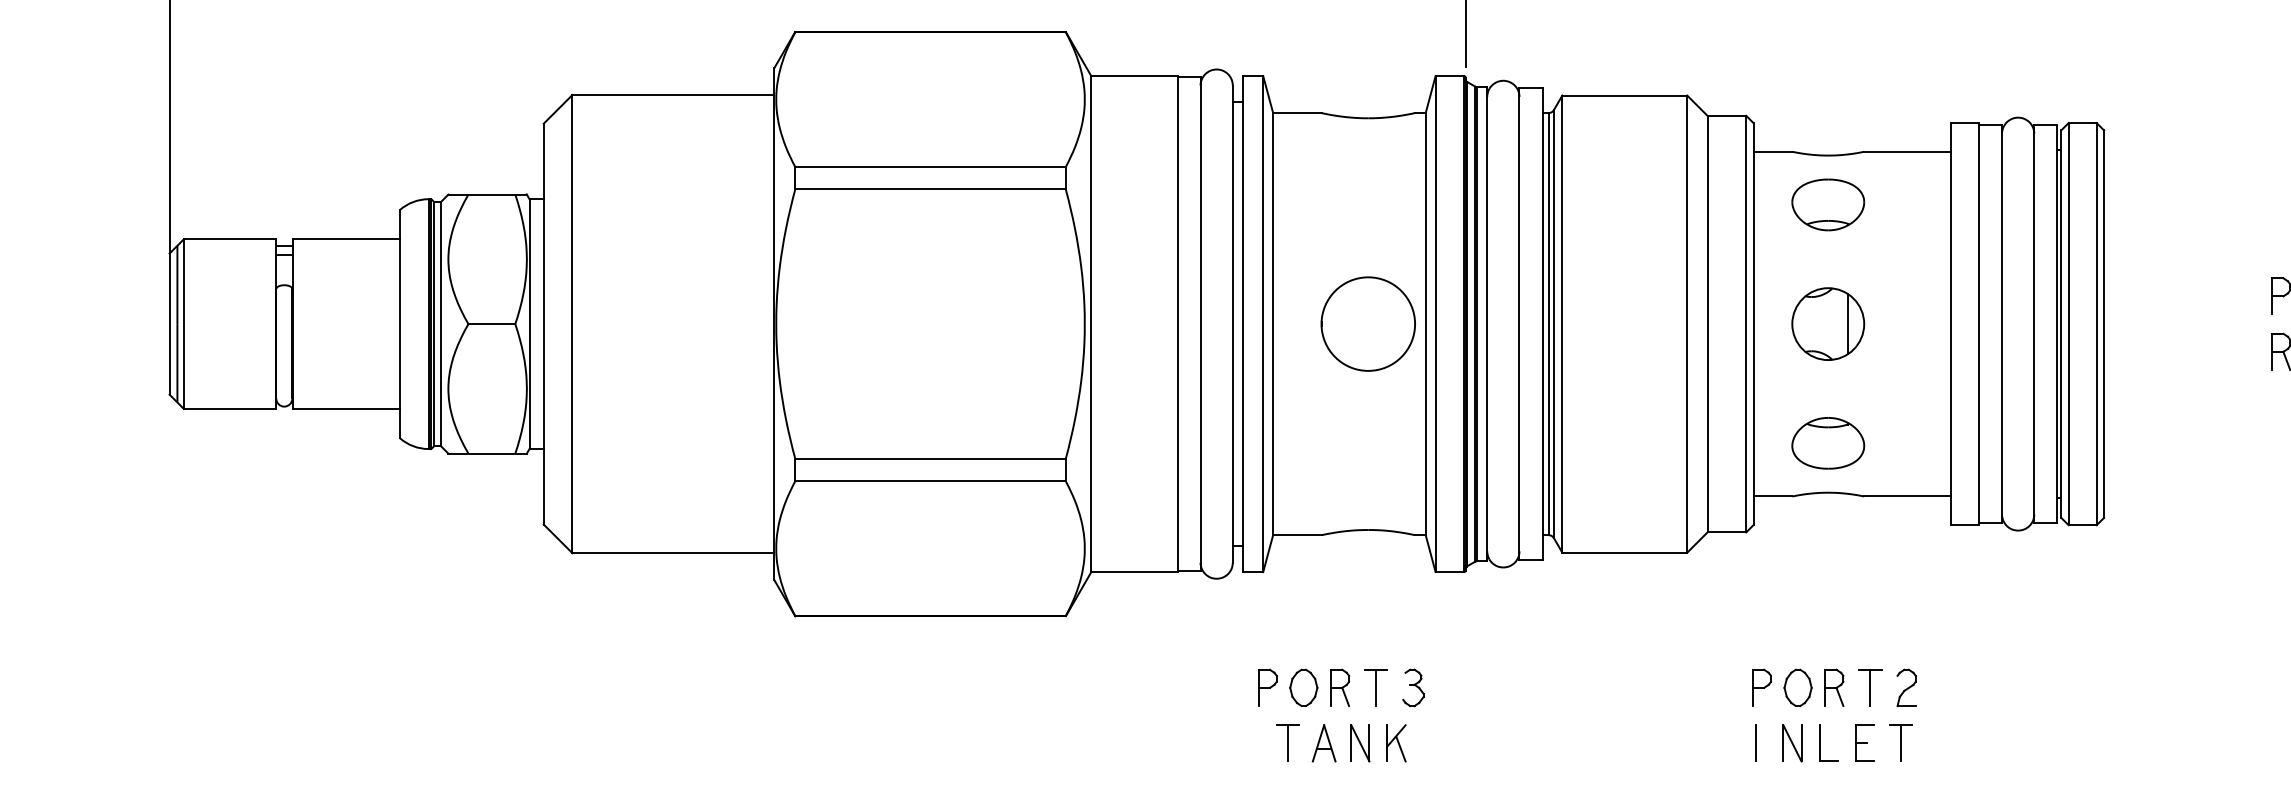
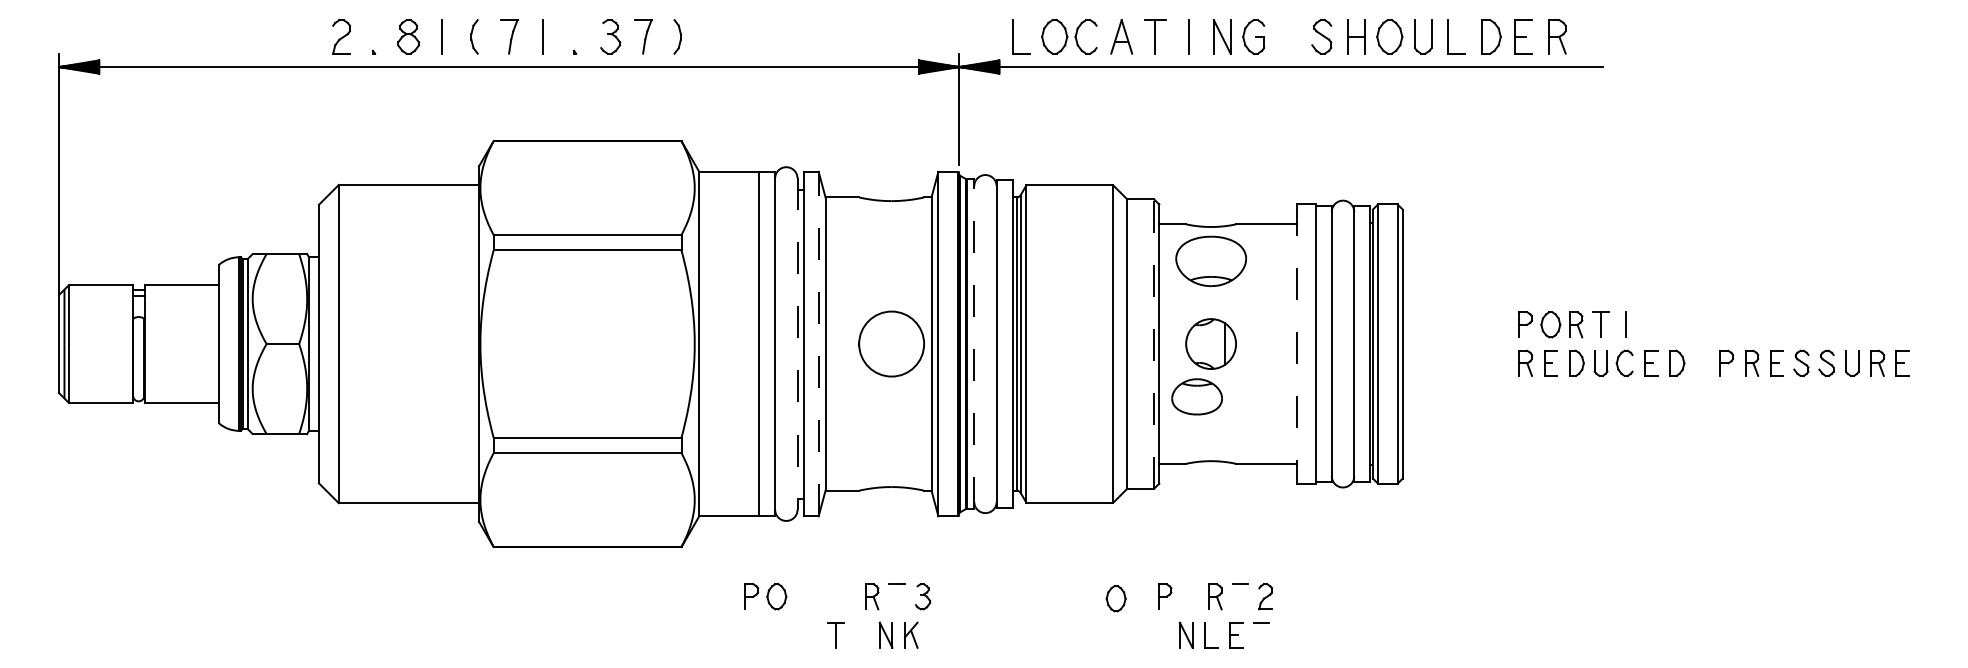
part: (1827, 203) -> (1210, 260), size x1.4
line: (1262, 323) -> (818, 343), solid -> dashed
line: (1232, 324) -> (797, 344), solid -> dashed
line: (1487, 324) -> (974, 344), solid -> dashed
line: (1746, 324) -> (1154, 344), solid -> dashed
line: (1951, 324) -> (1296, 344), solid -> dashed
part: (1827, 442) -> (1196, 396), moved
part: (1287, 687) -> (765, 596), moved
line: (1376, 687) -> (897, 596), removed
part: (1797, 687) -> (1115, 598), moved
line: (1870, 687) -> (1240, 596), removed
part: (1323, 742) -> (860, 634), removed
line: (1756, 742) -> (1161, 634), removed
line: (1900, 742) -> (1261, 634), removed

